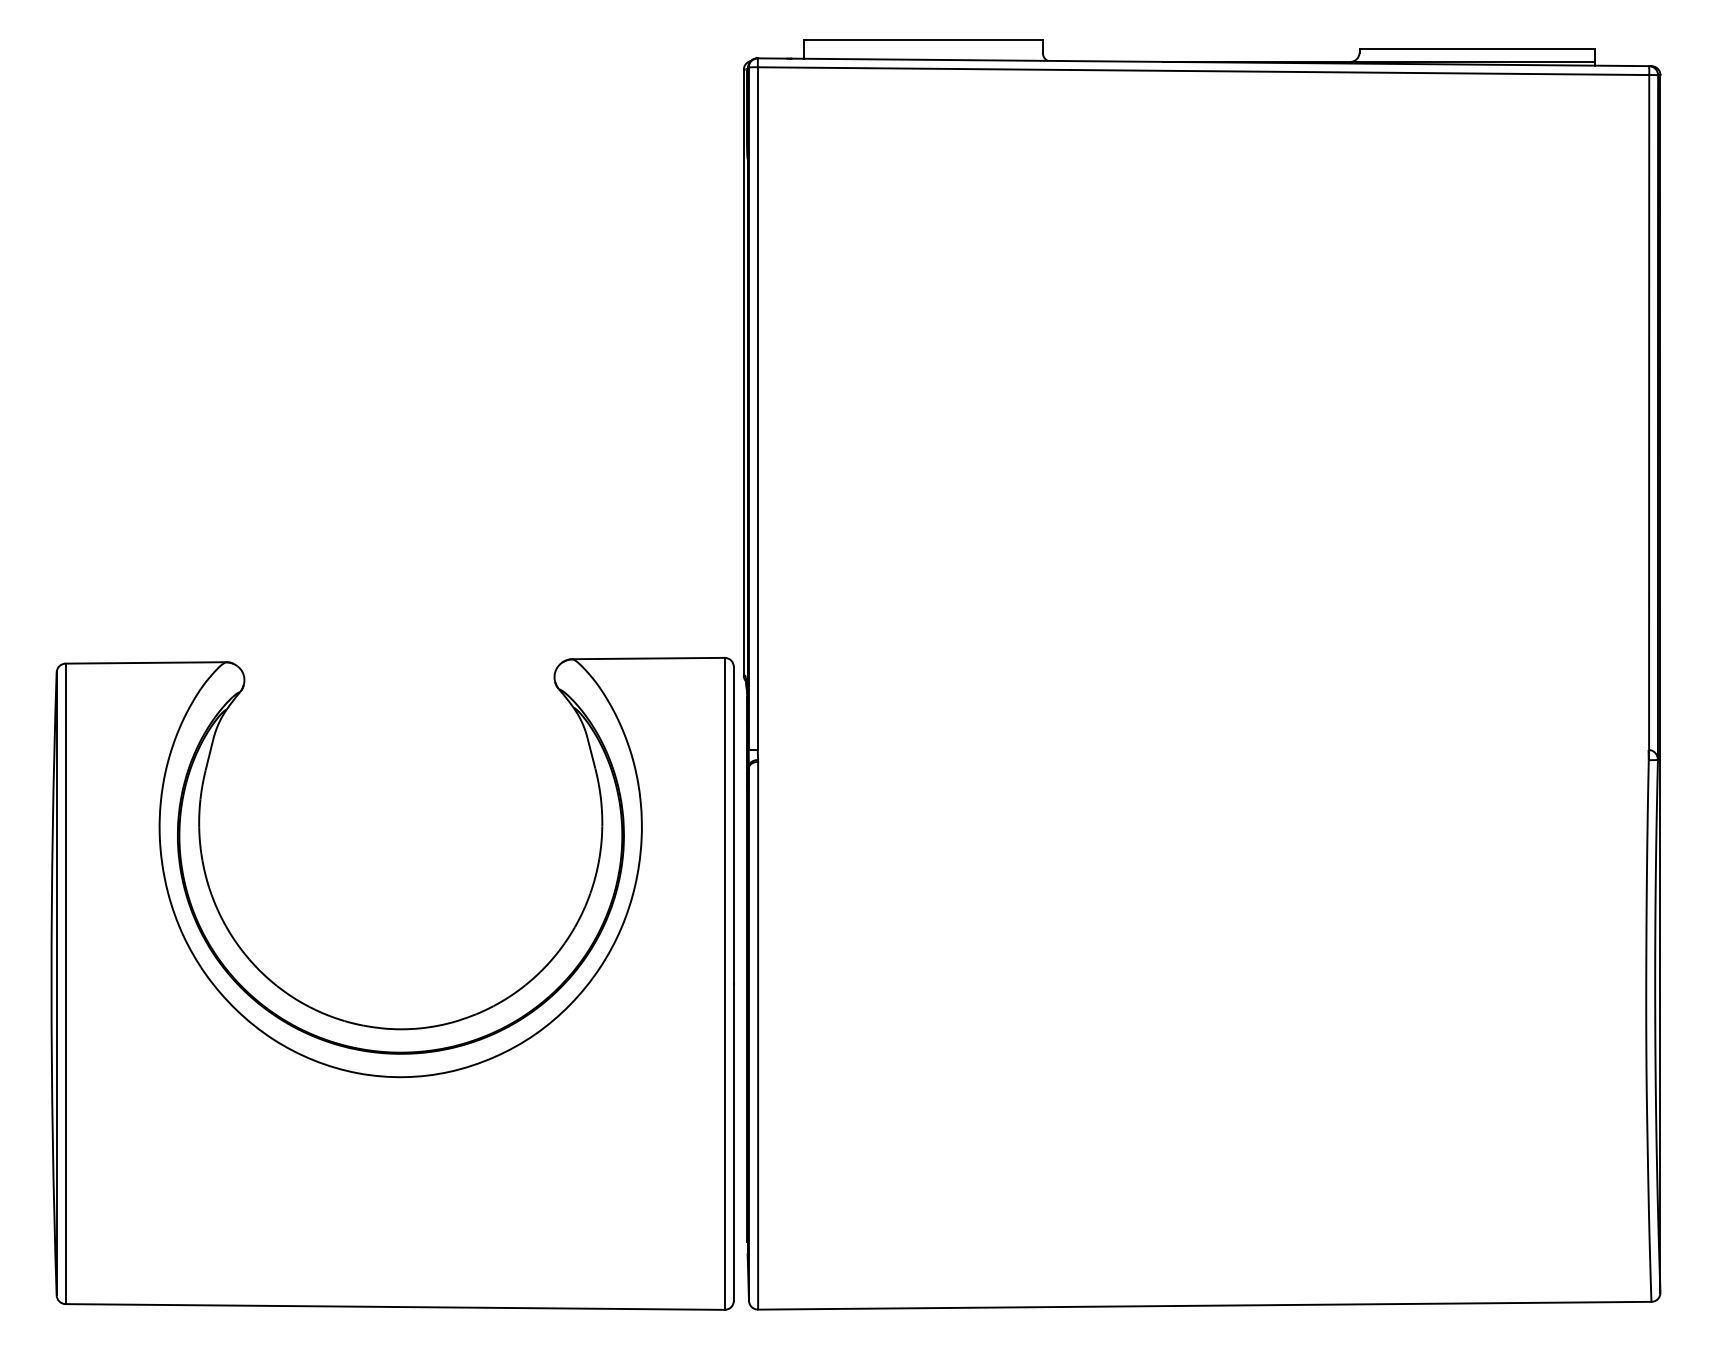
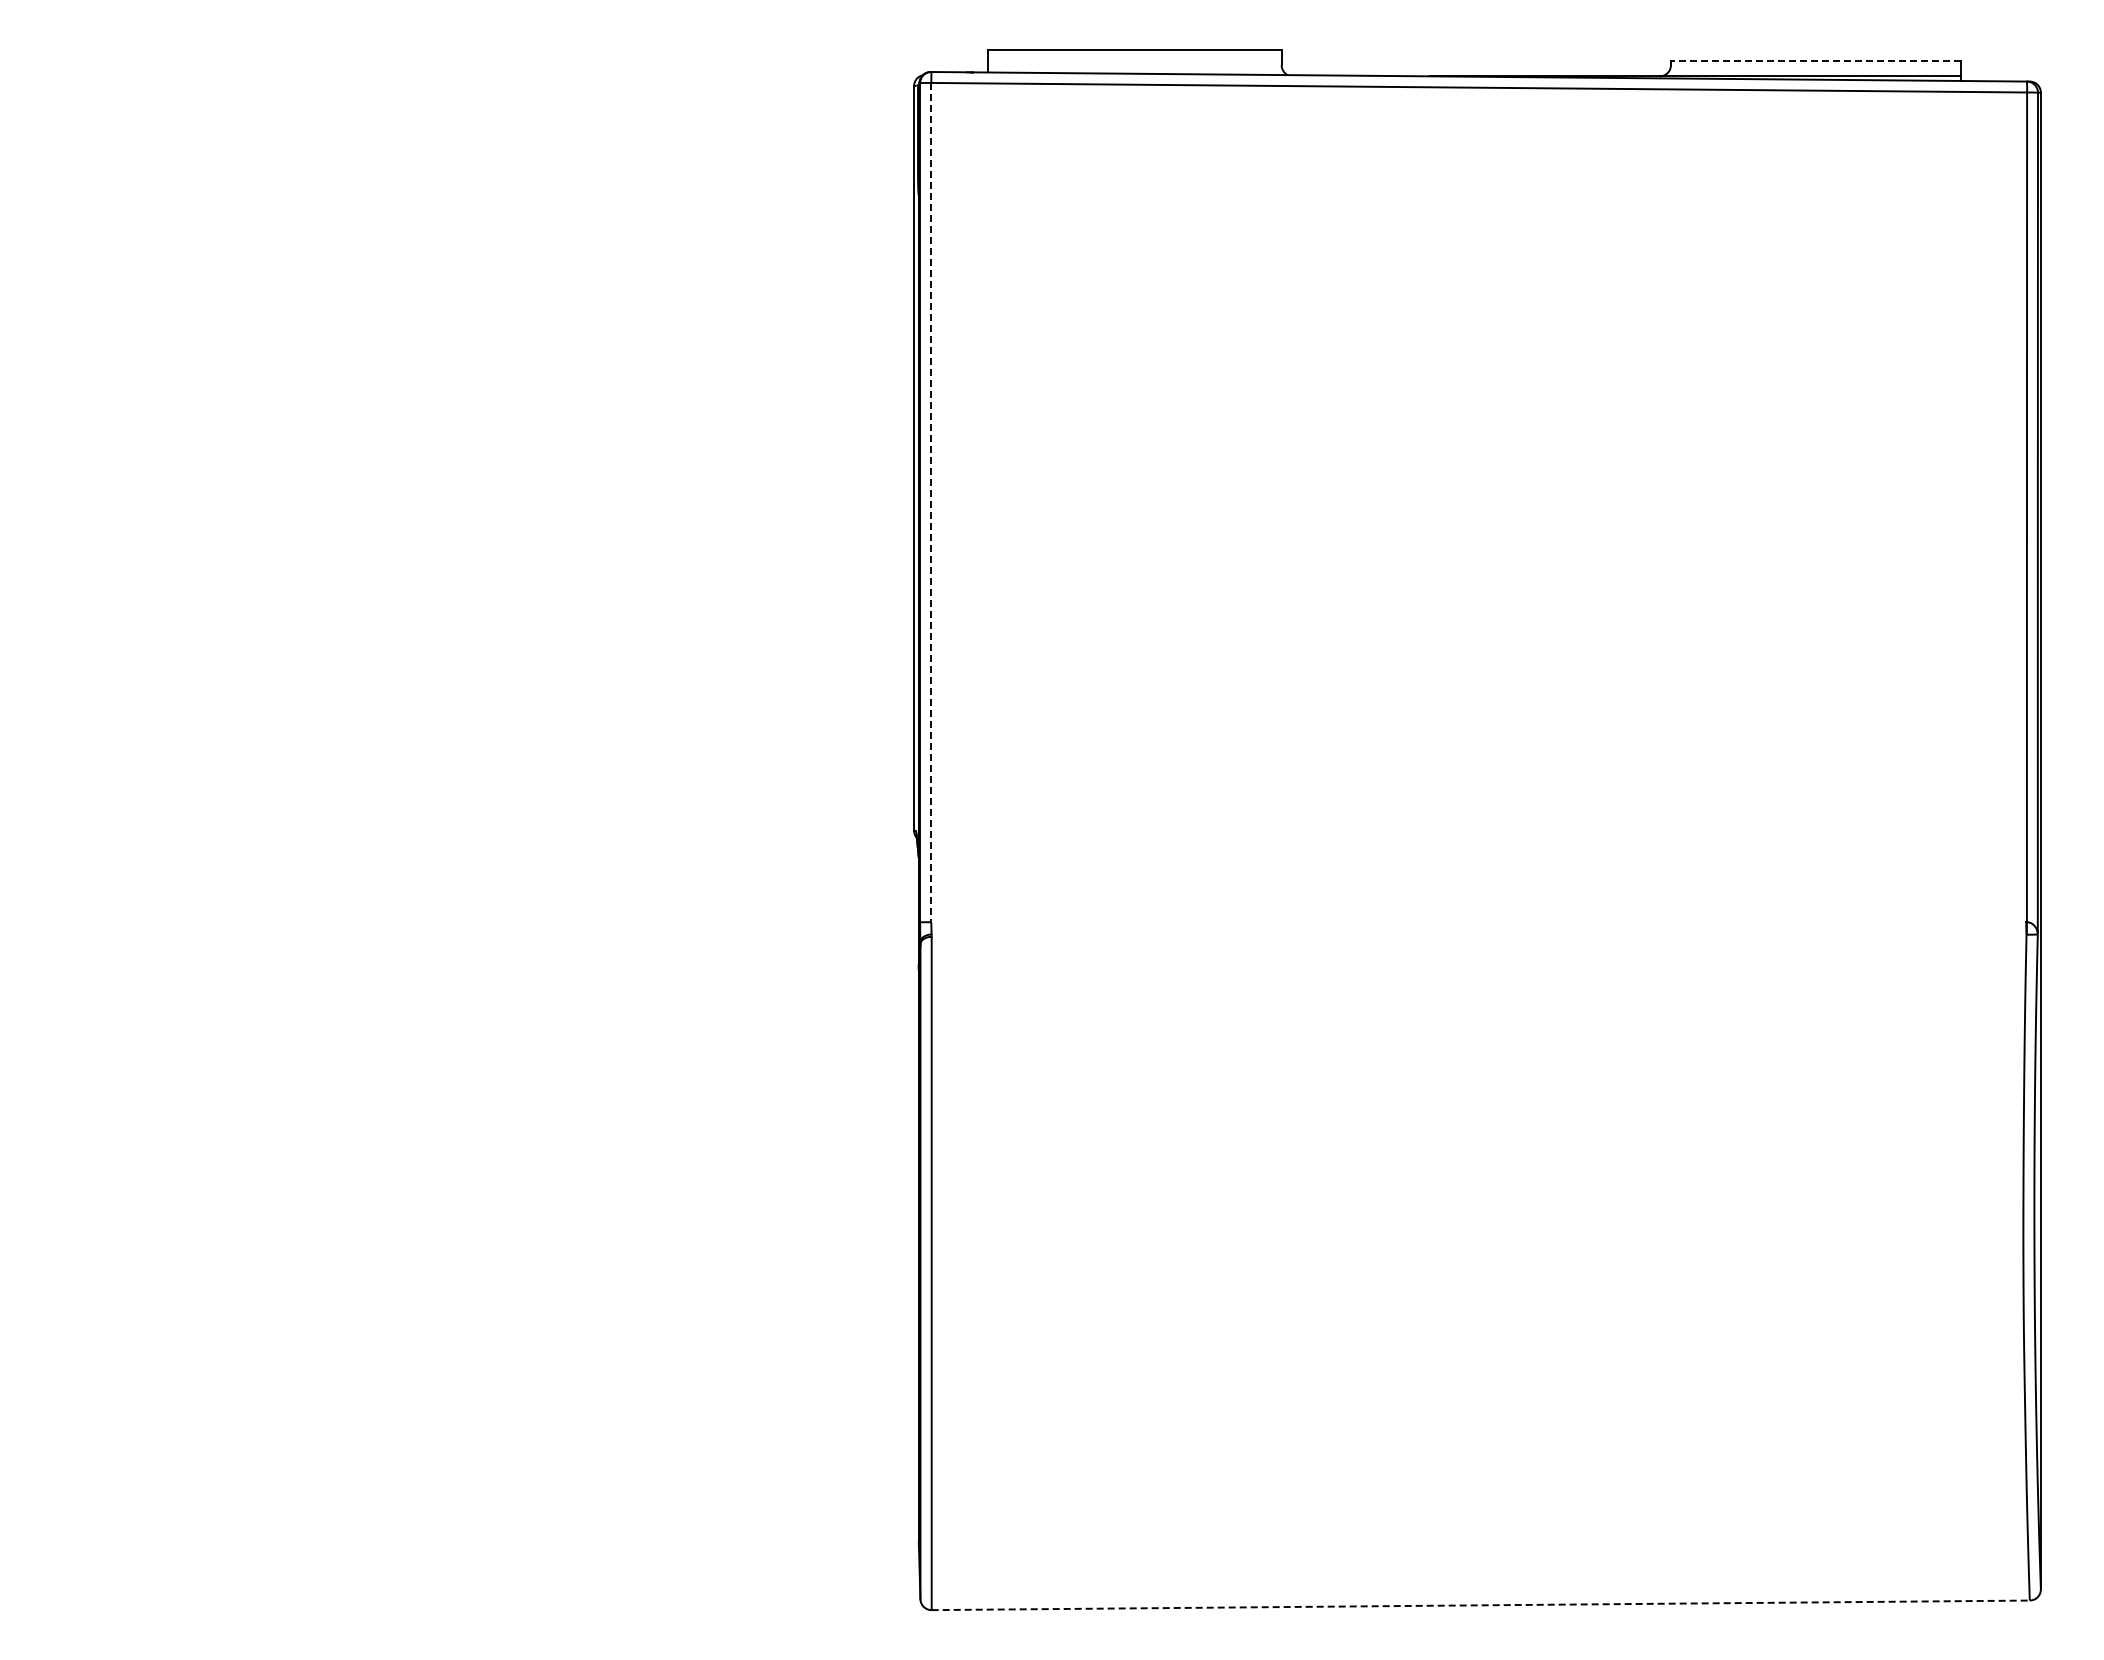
line: (1477, 49) -> (1815, 60), solid -> dashed
line: (757, 408) -> (931, 502), solid -> dashed
part: (386, 1027) -> (474, 1263), removed
line: (1205, 1305) -> (1481, 1605), solid -> dashed

